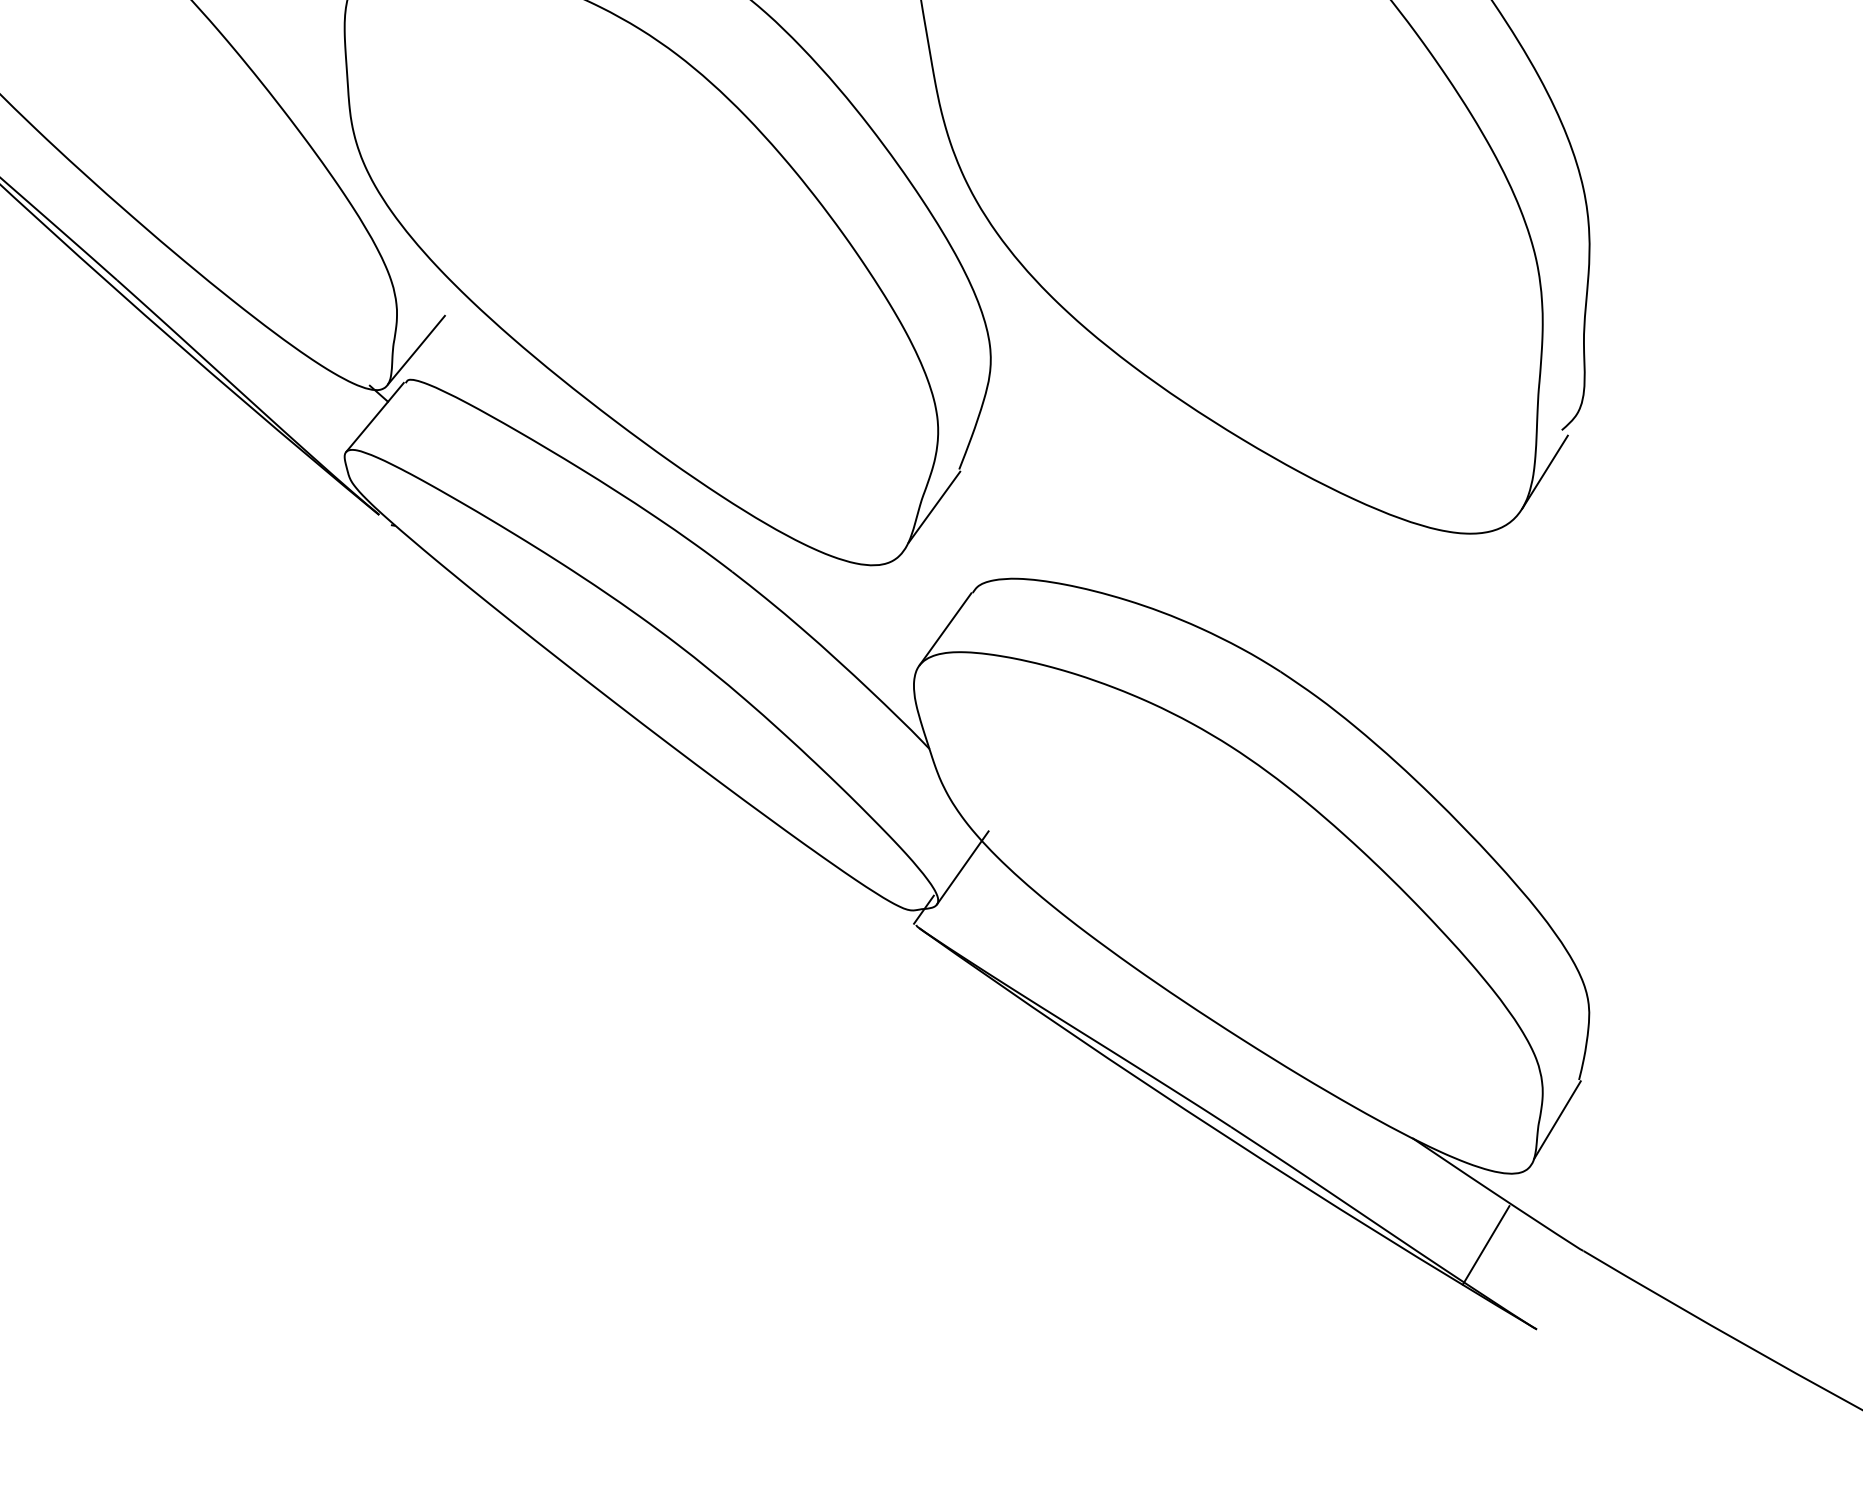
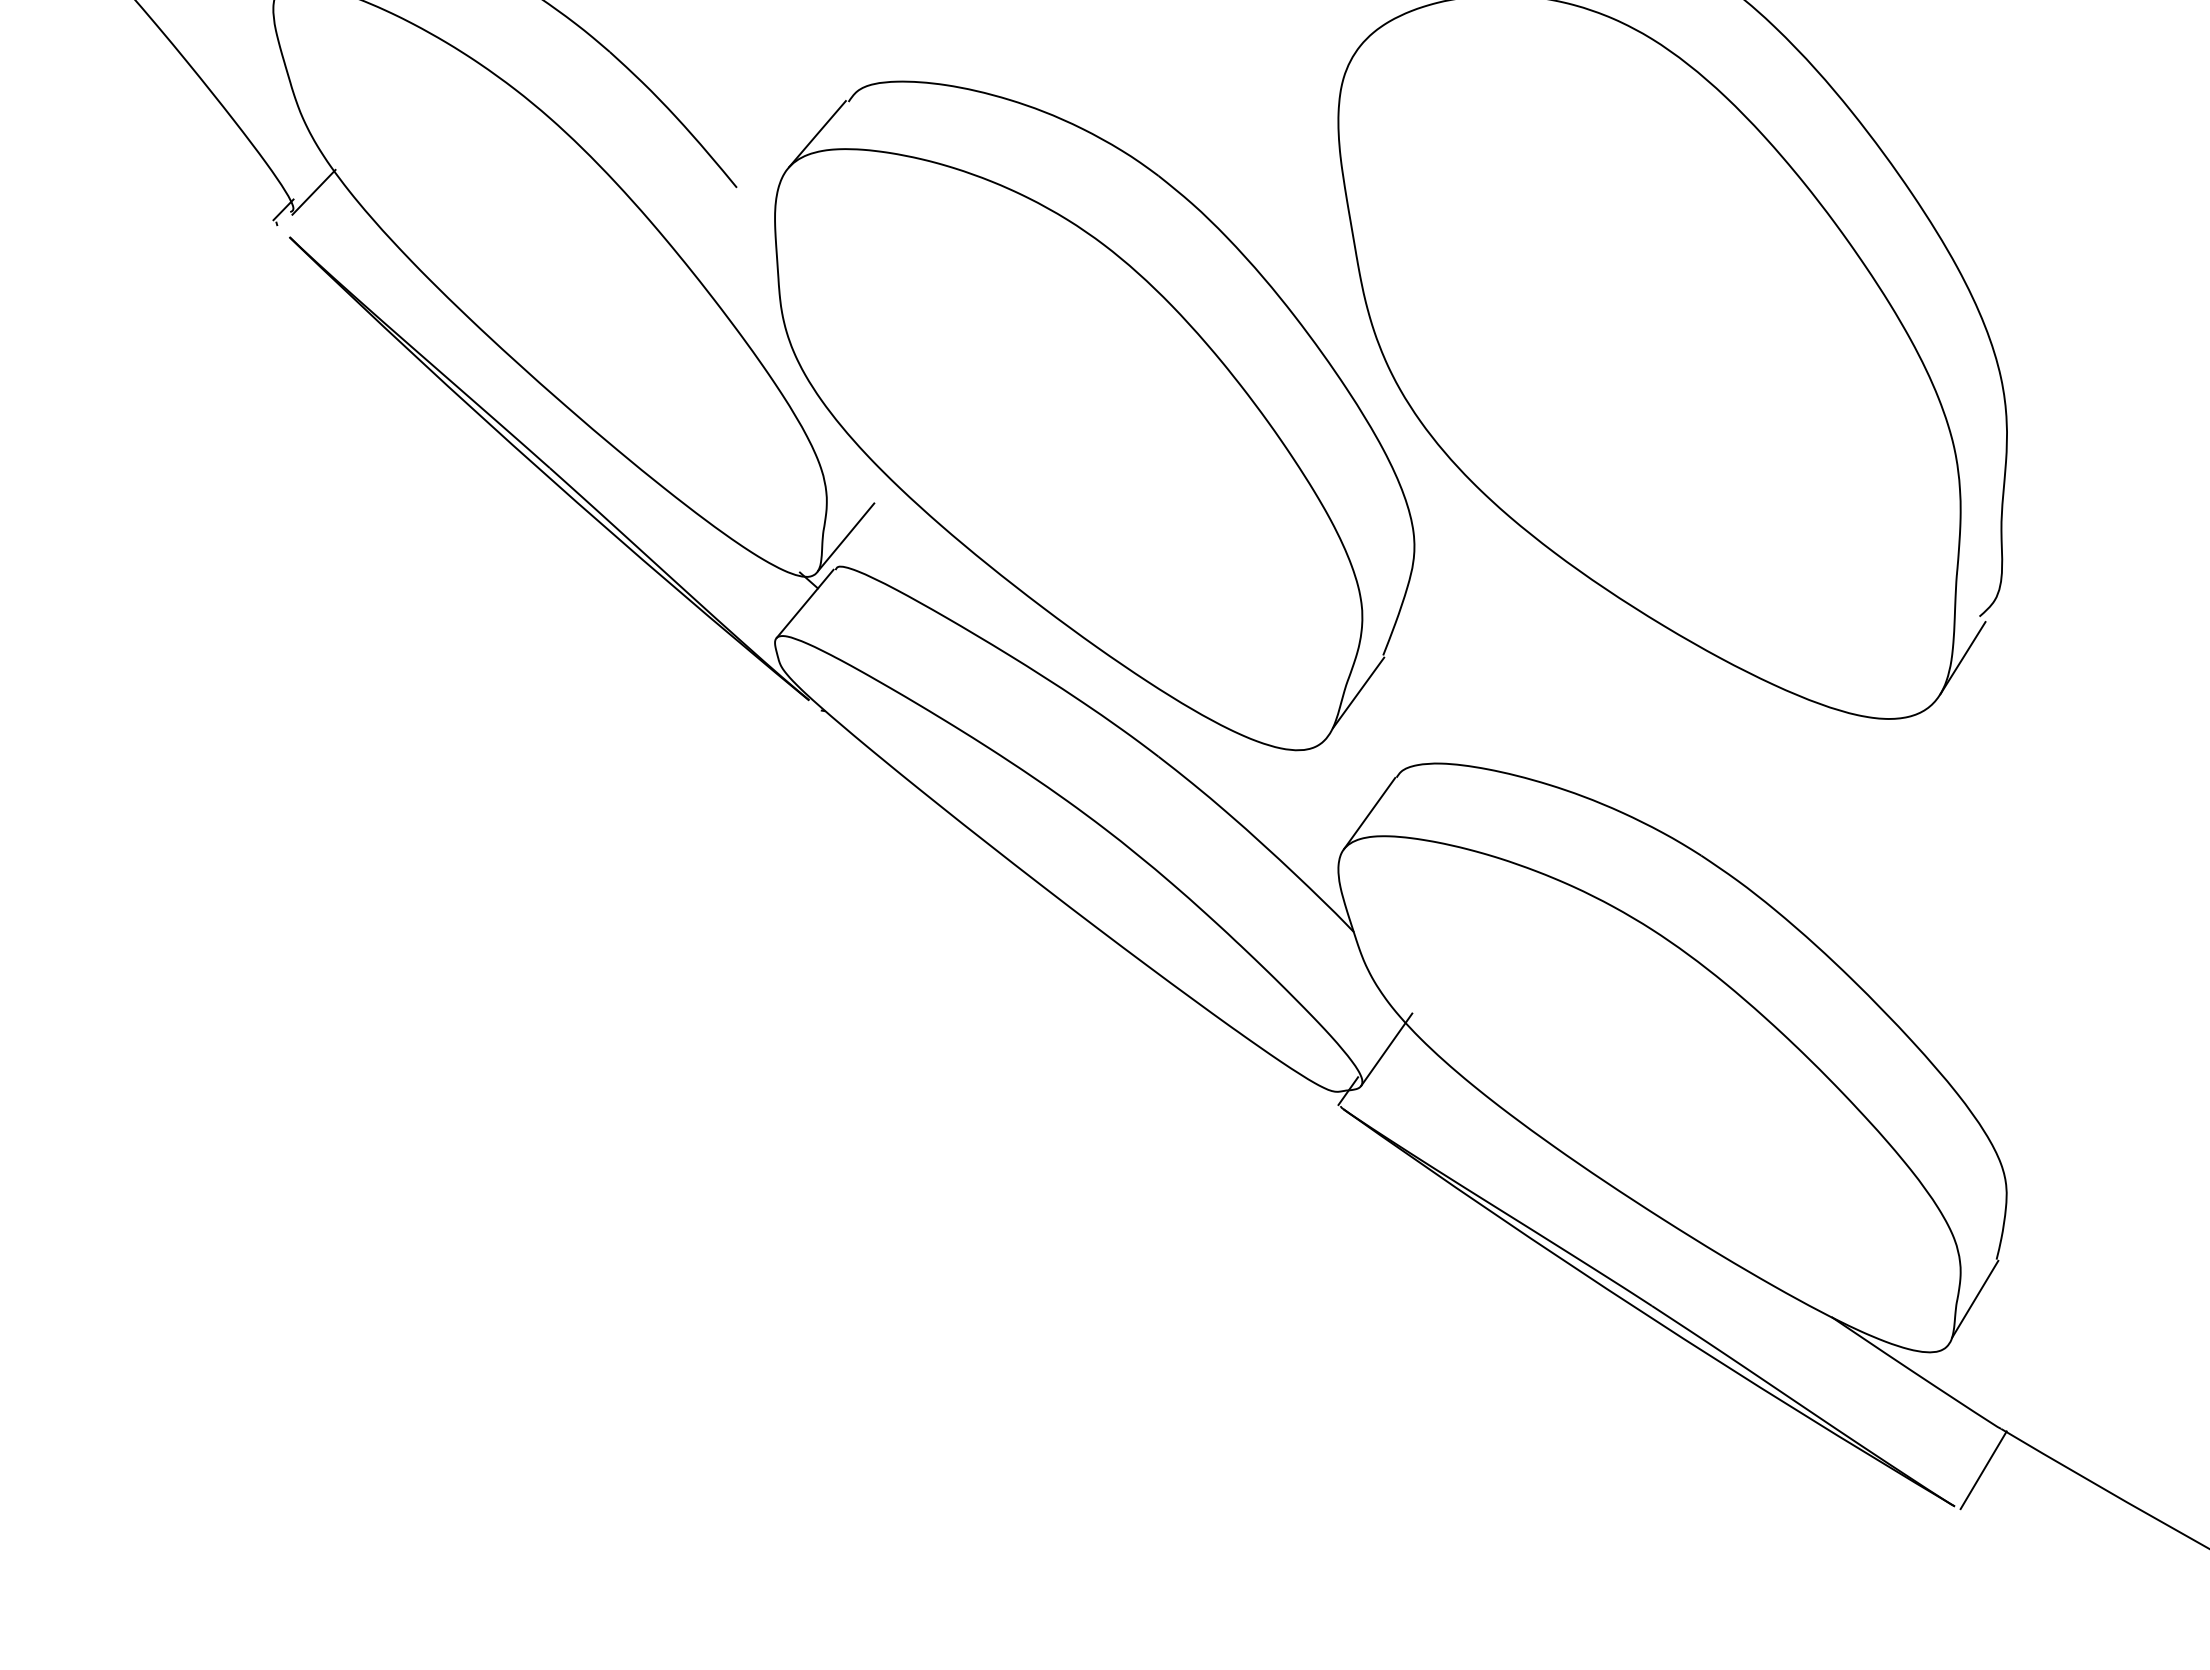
line: (1485, 1245) -> (1983, 1470), moved

